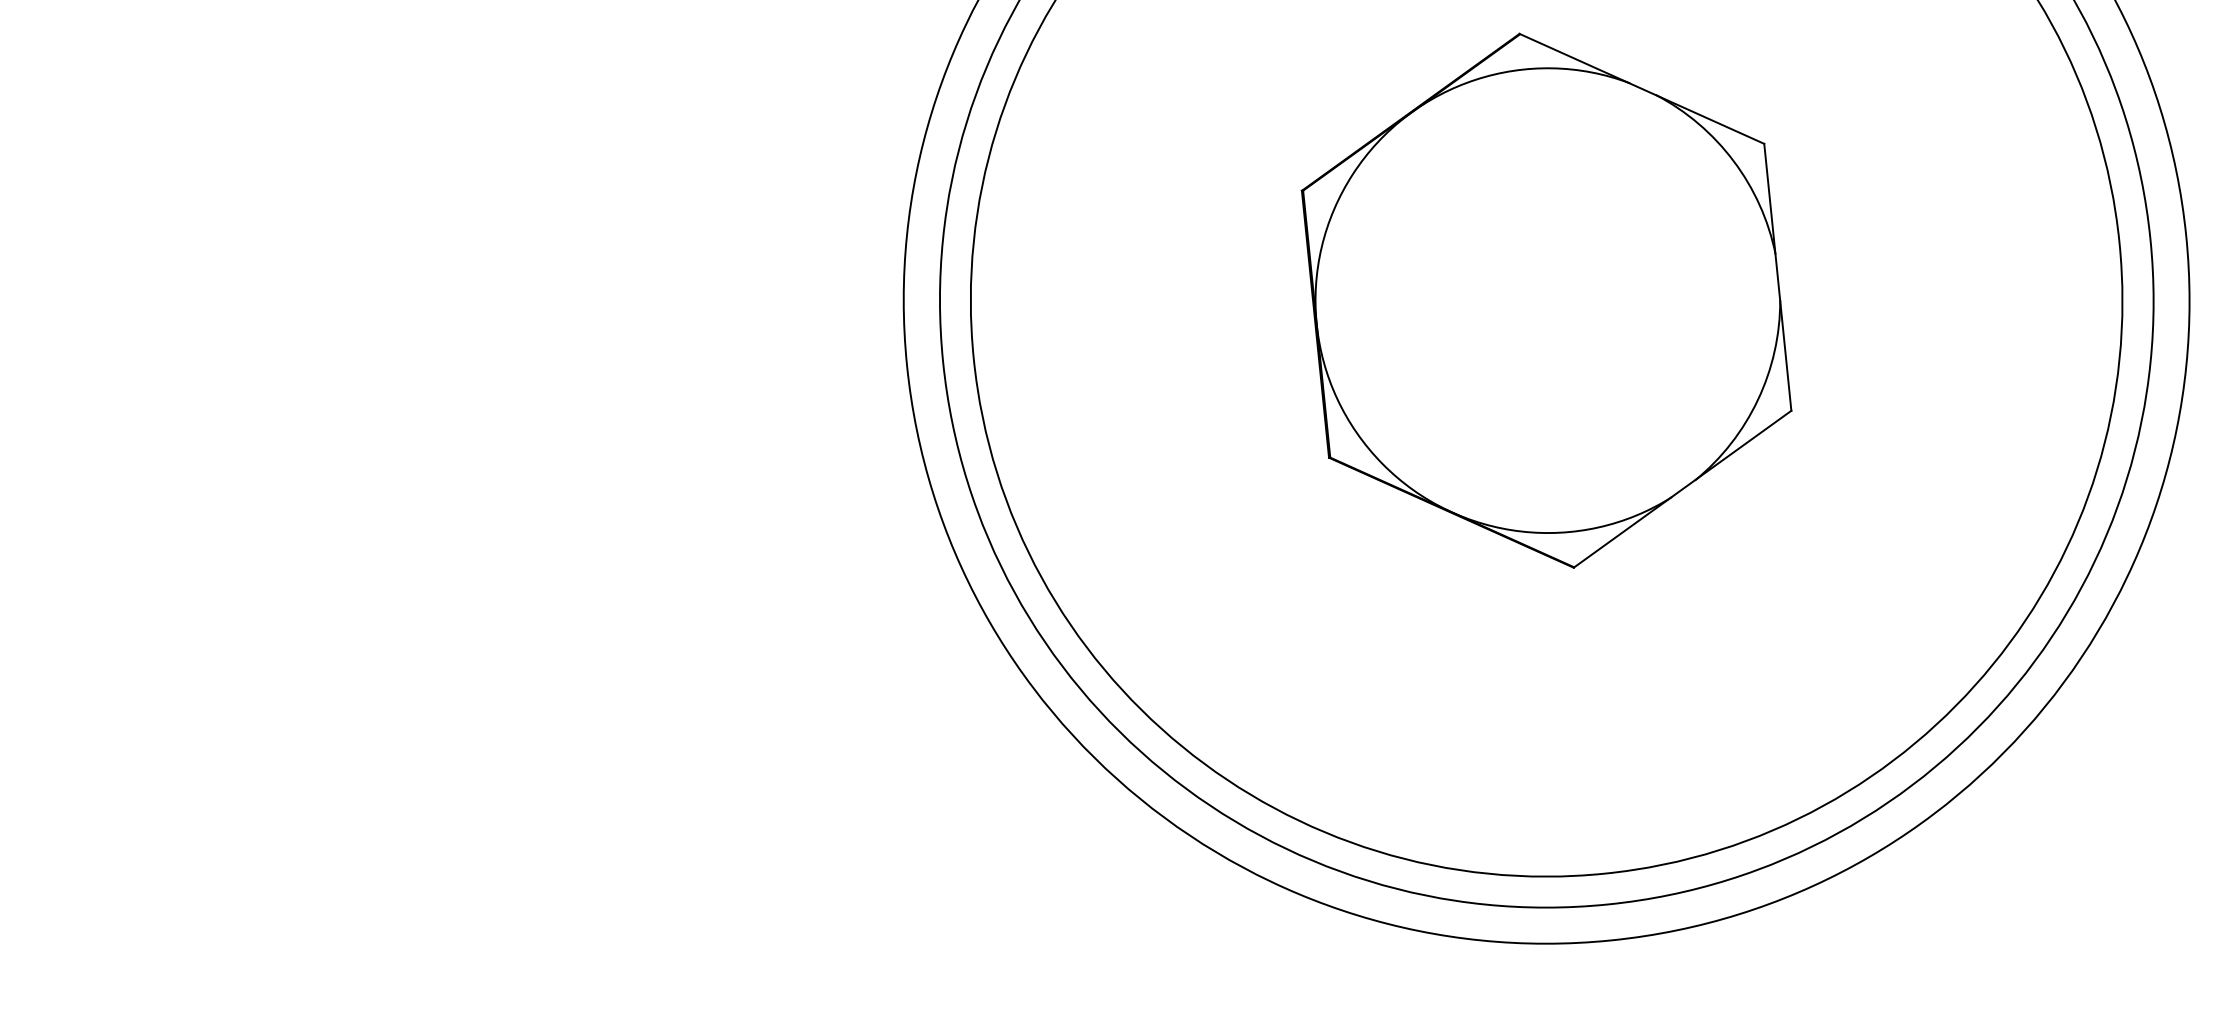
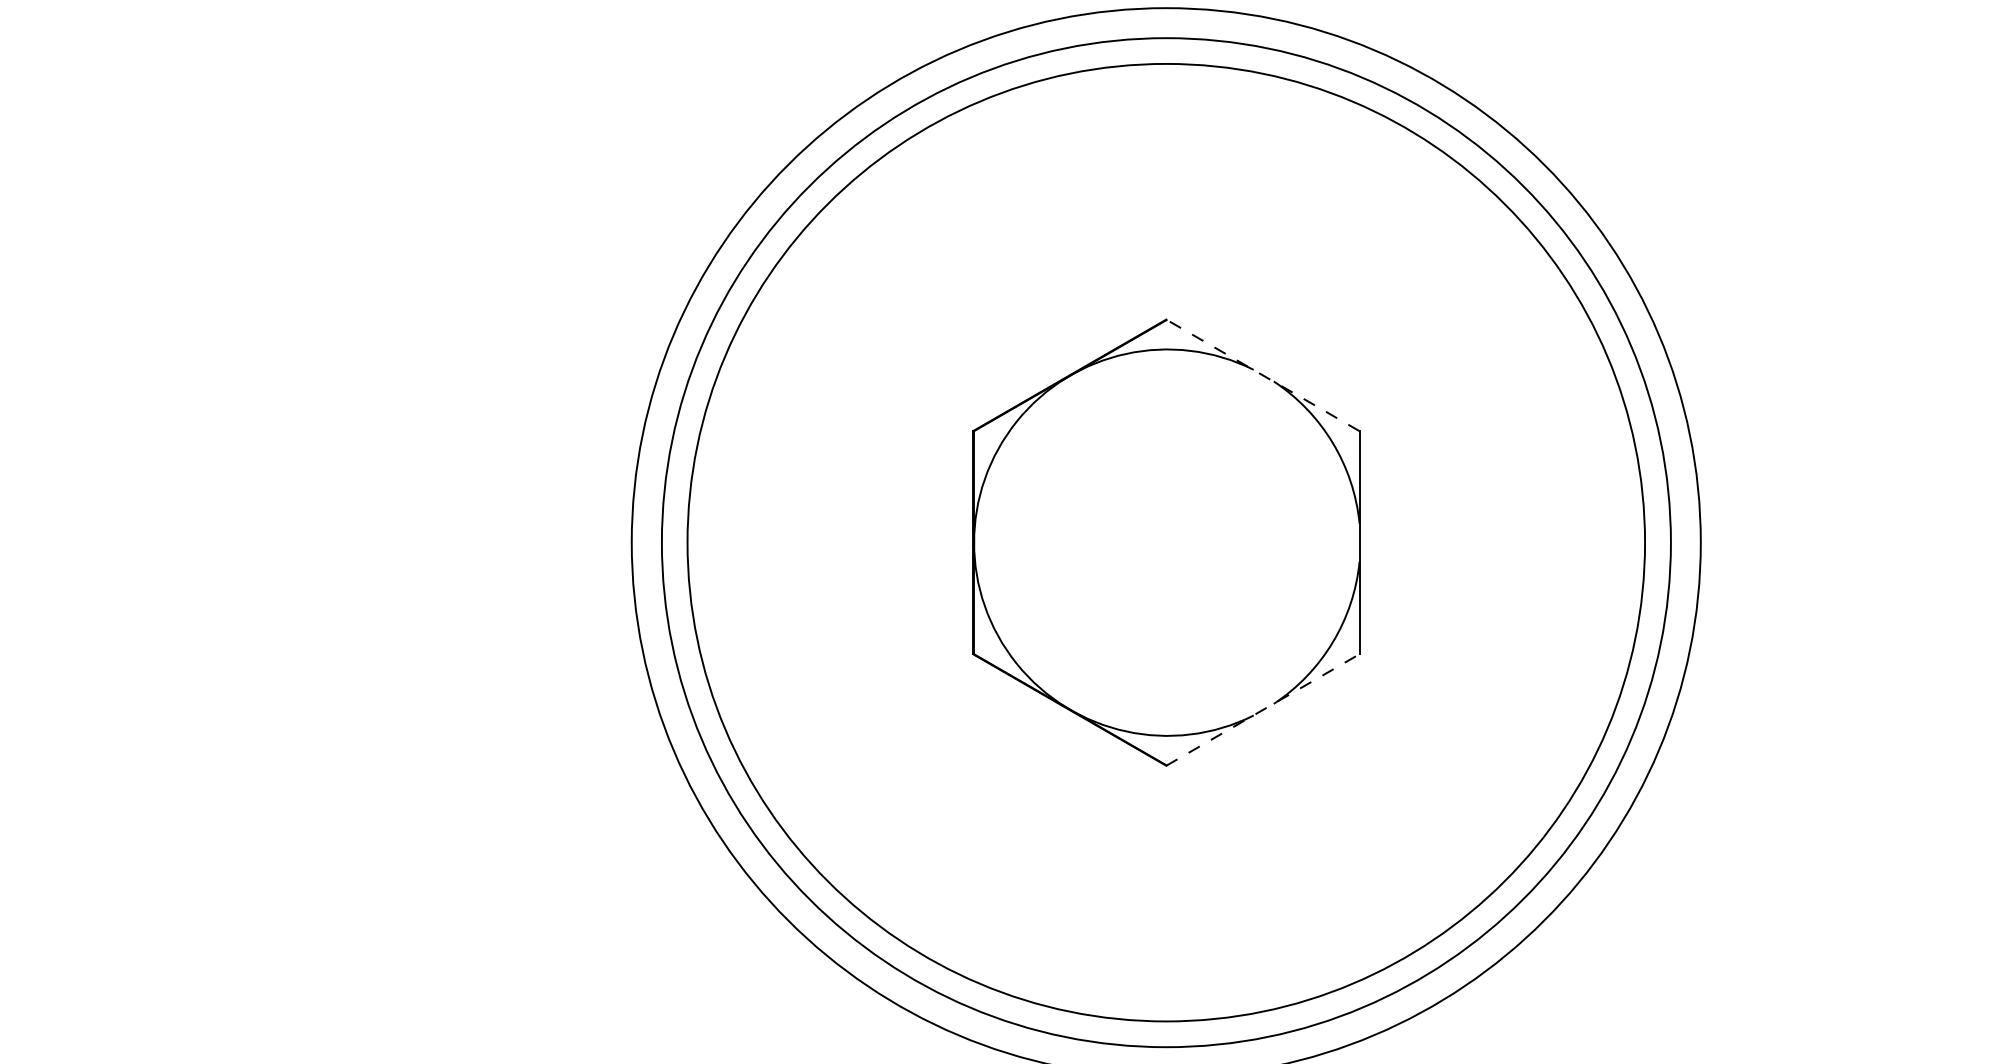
line: (1641, 89) -> (1262, 375), solid -> dashed
line: (1682, 489) -> (1262, 710), solid -> dashed

